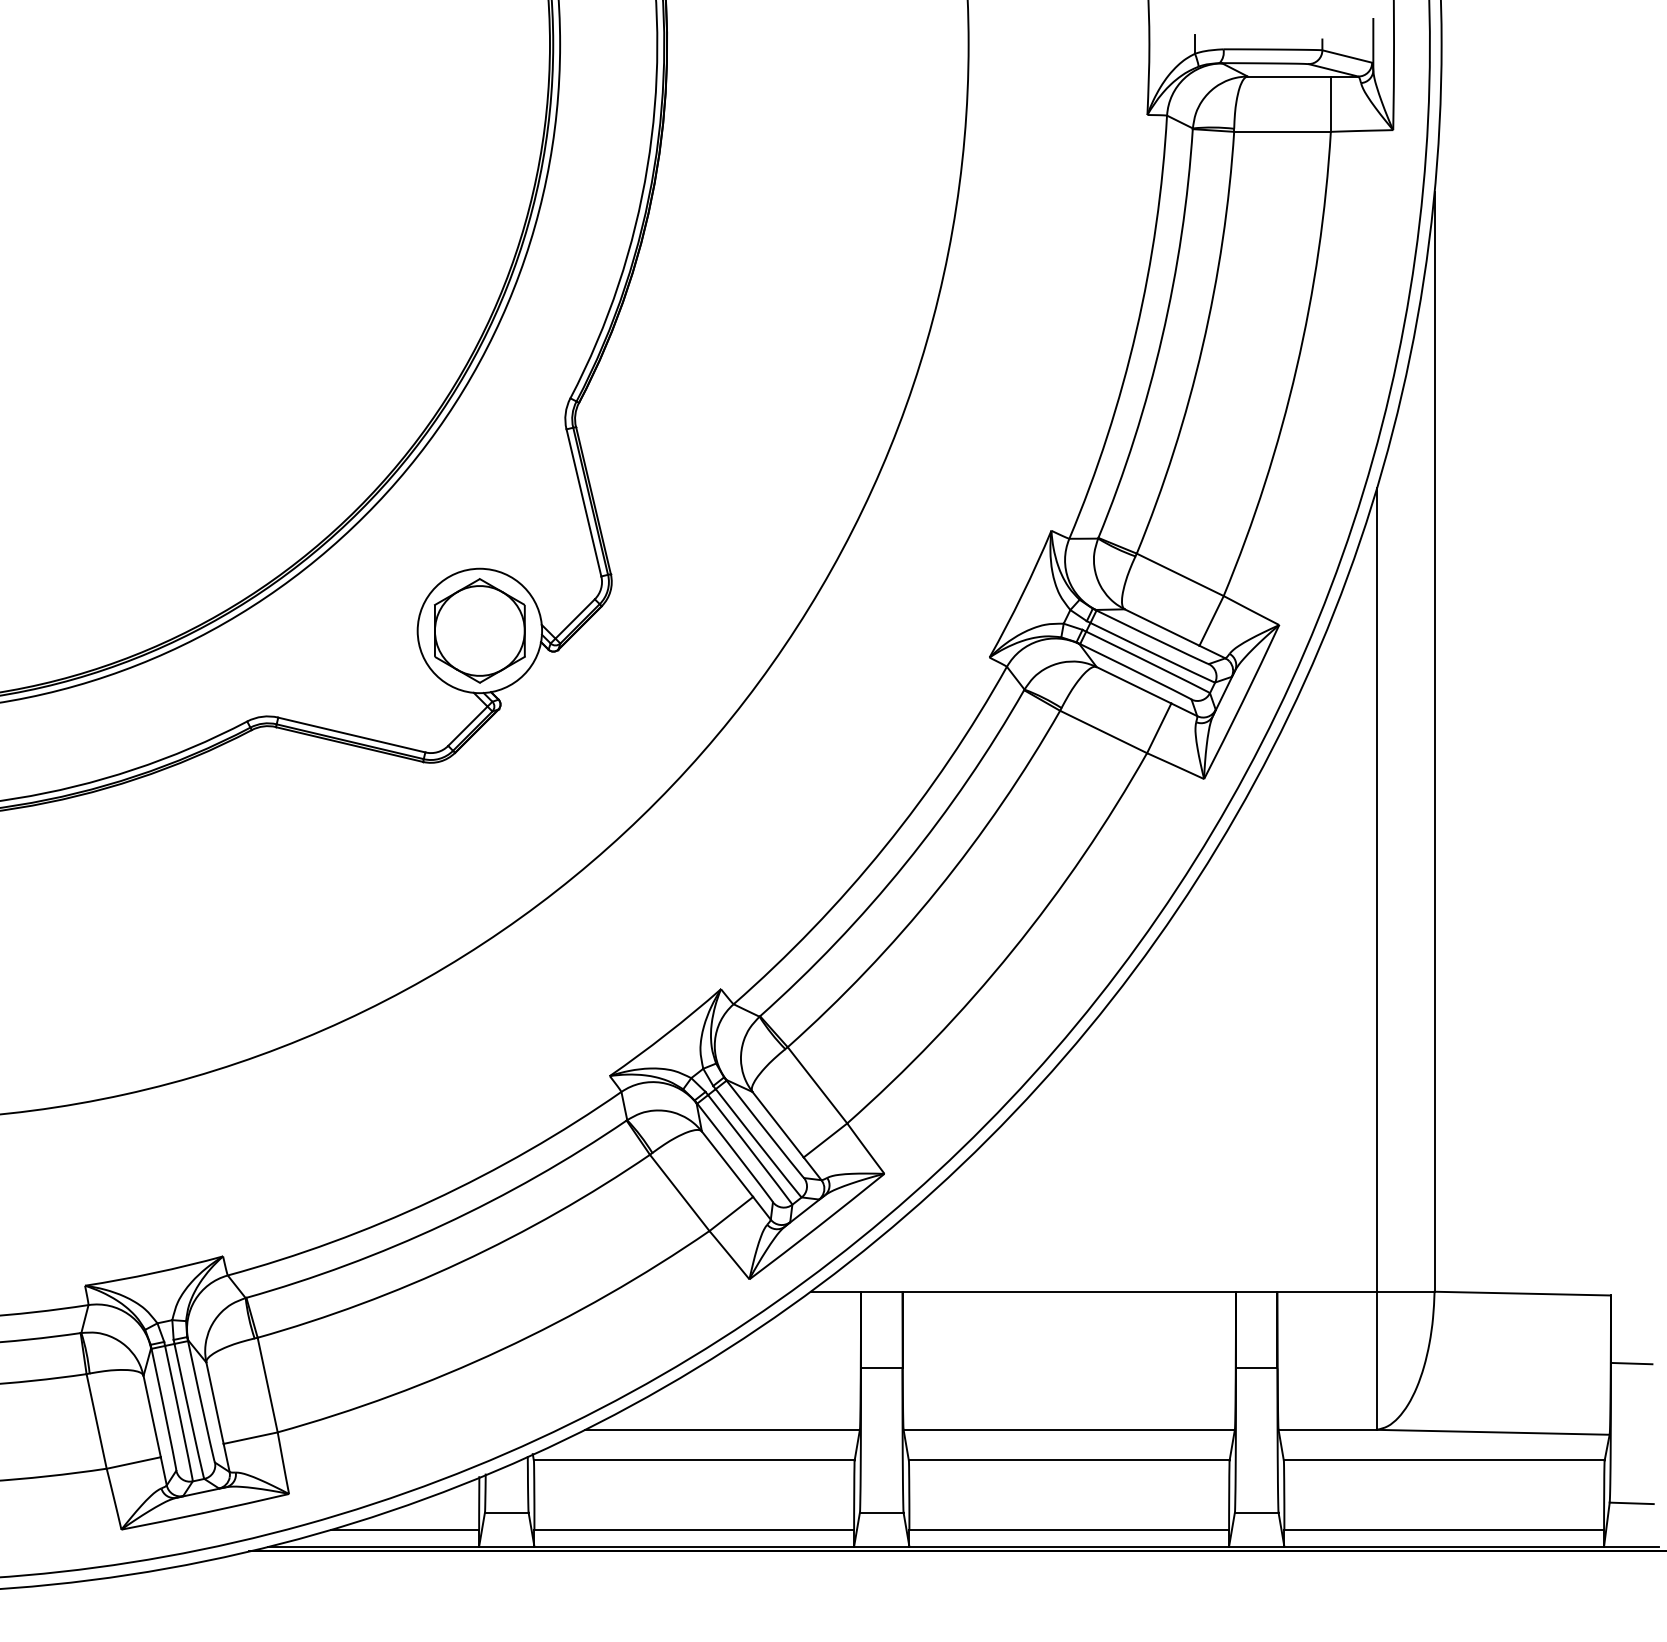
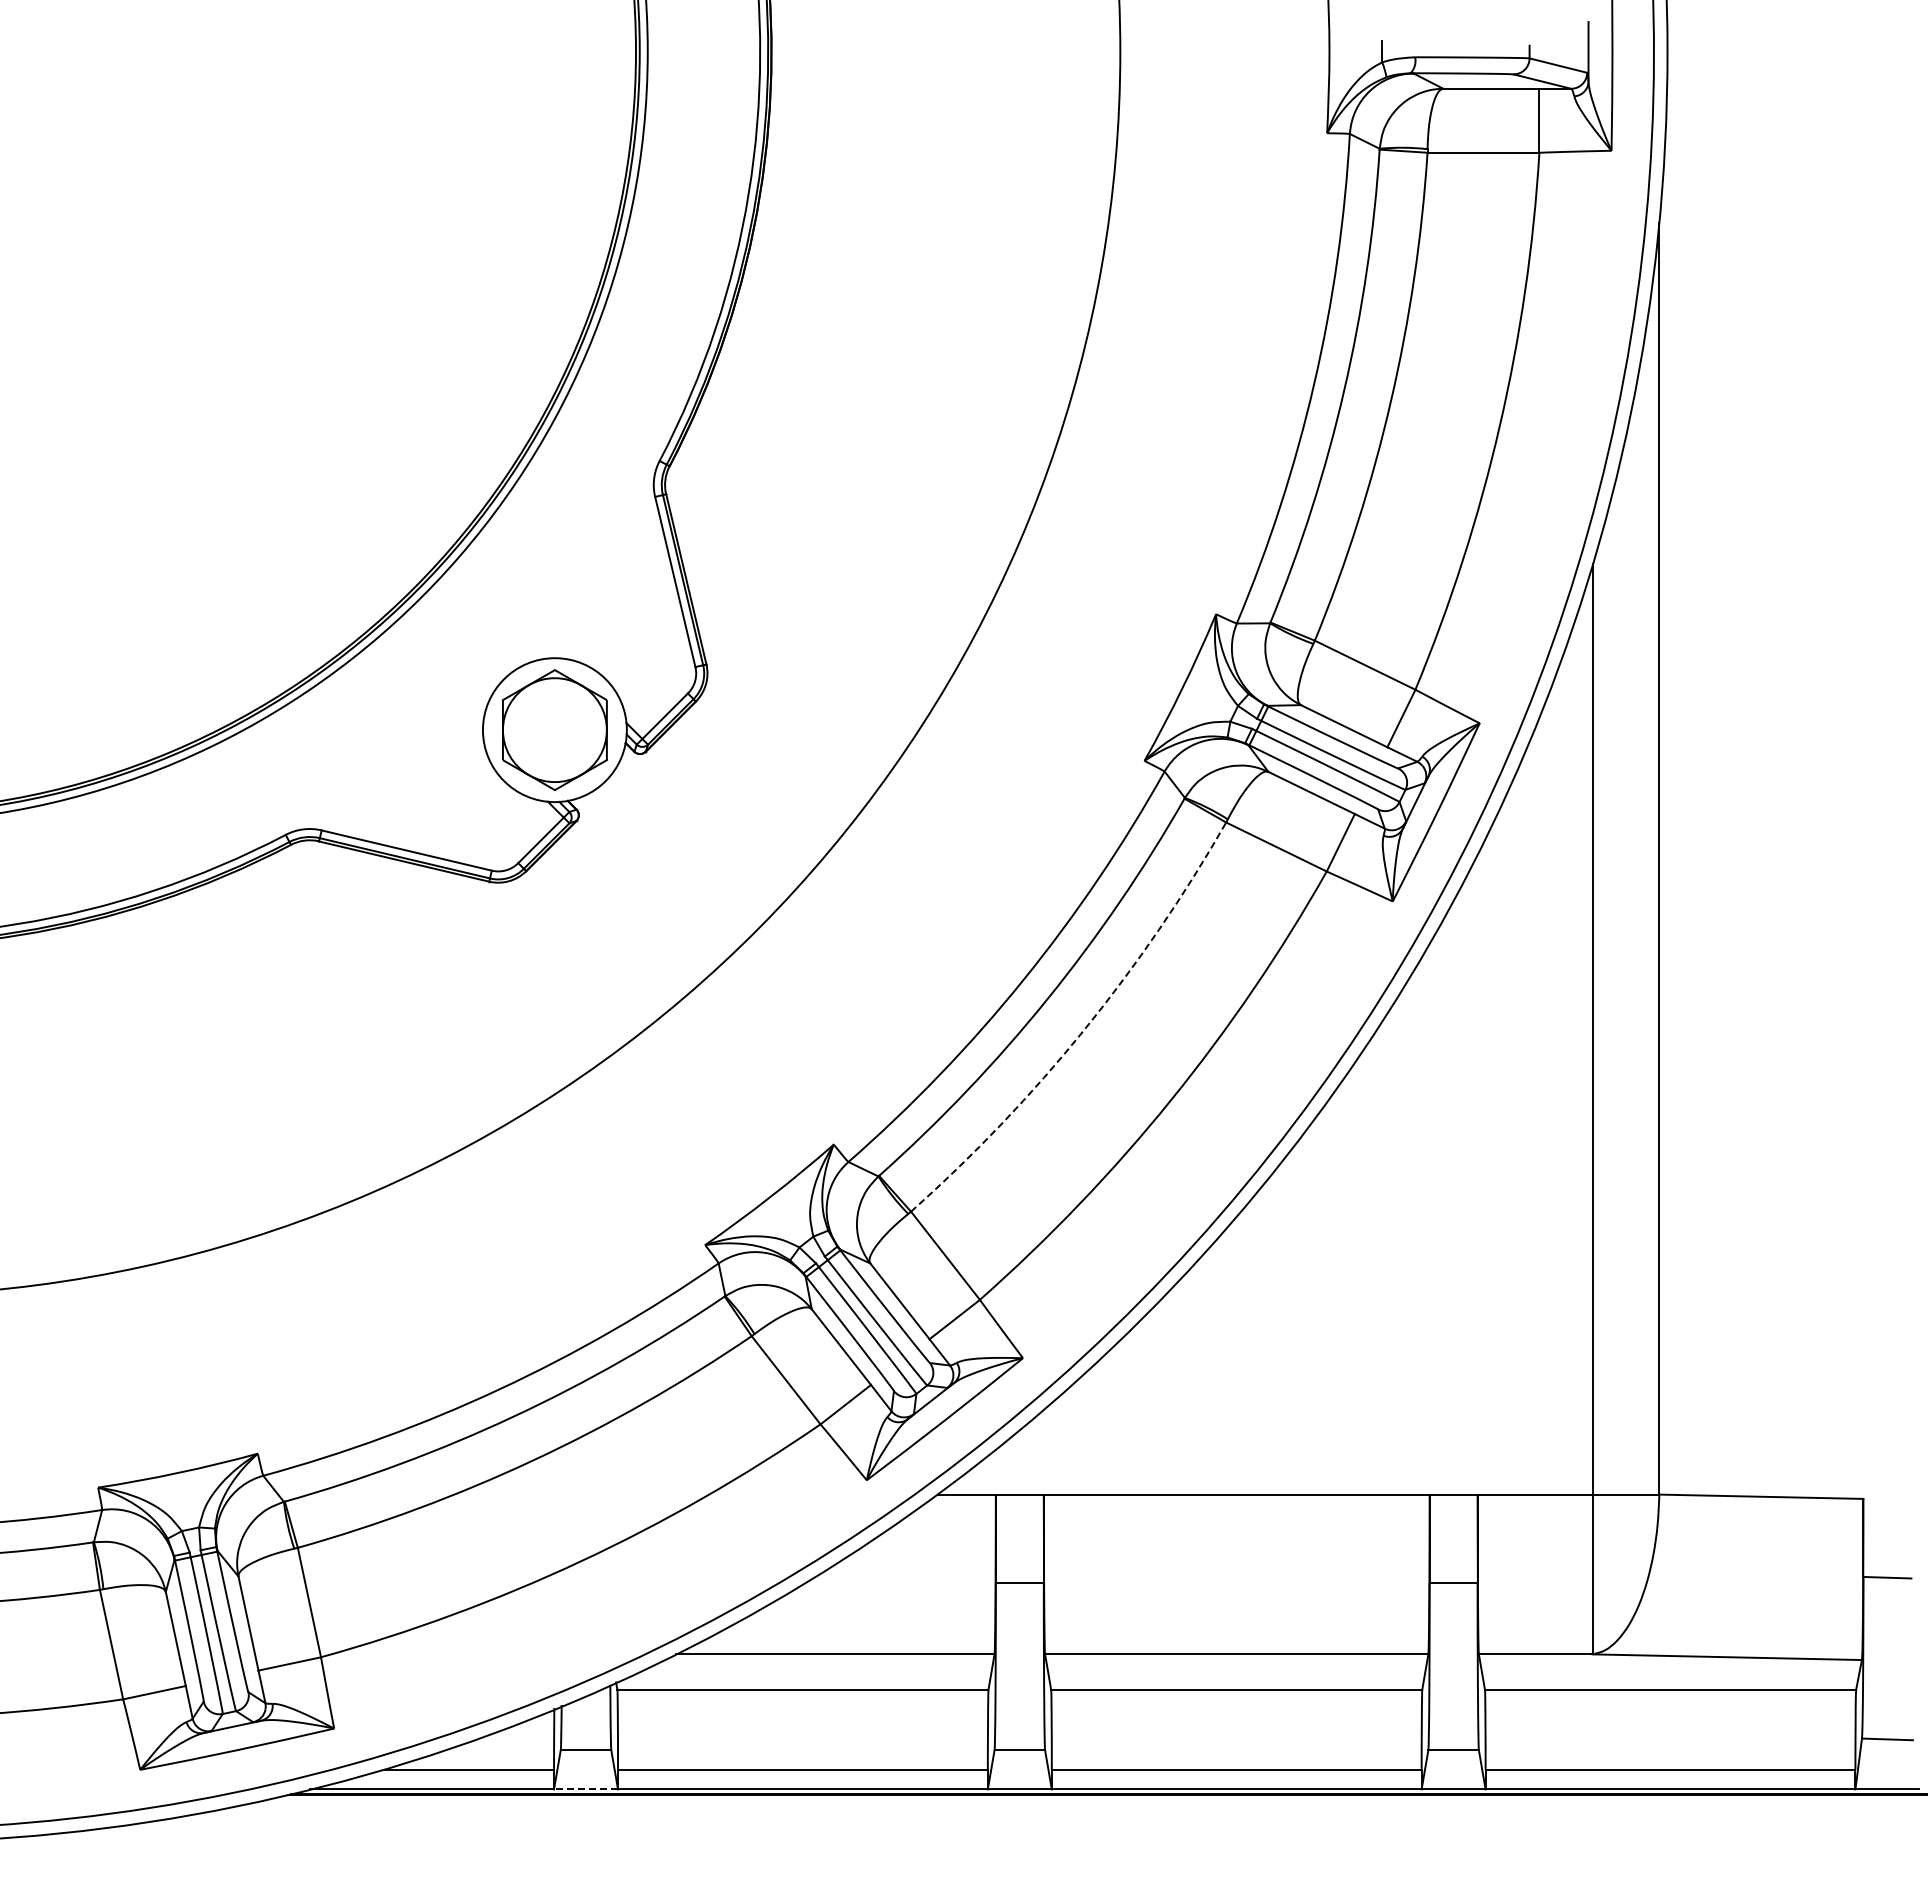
arc: (937, 889) -> (1084, 1029), solid -> dashed
line: (507, 1546) -> (586, 1789), solid -> dashed

